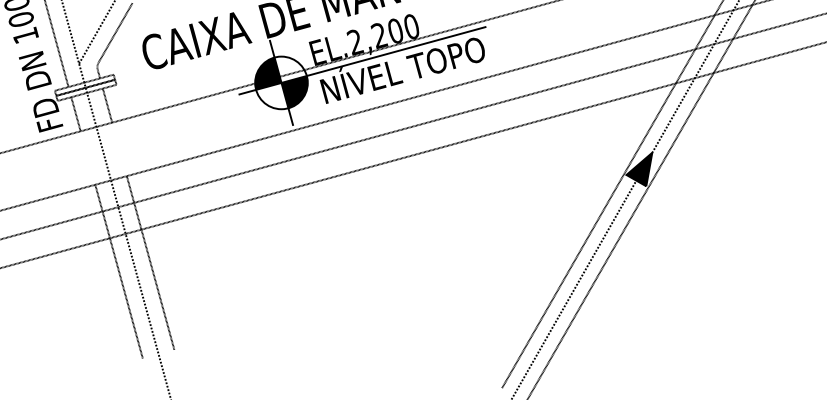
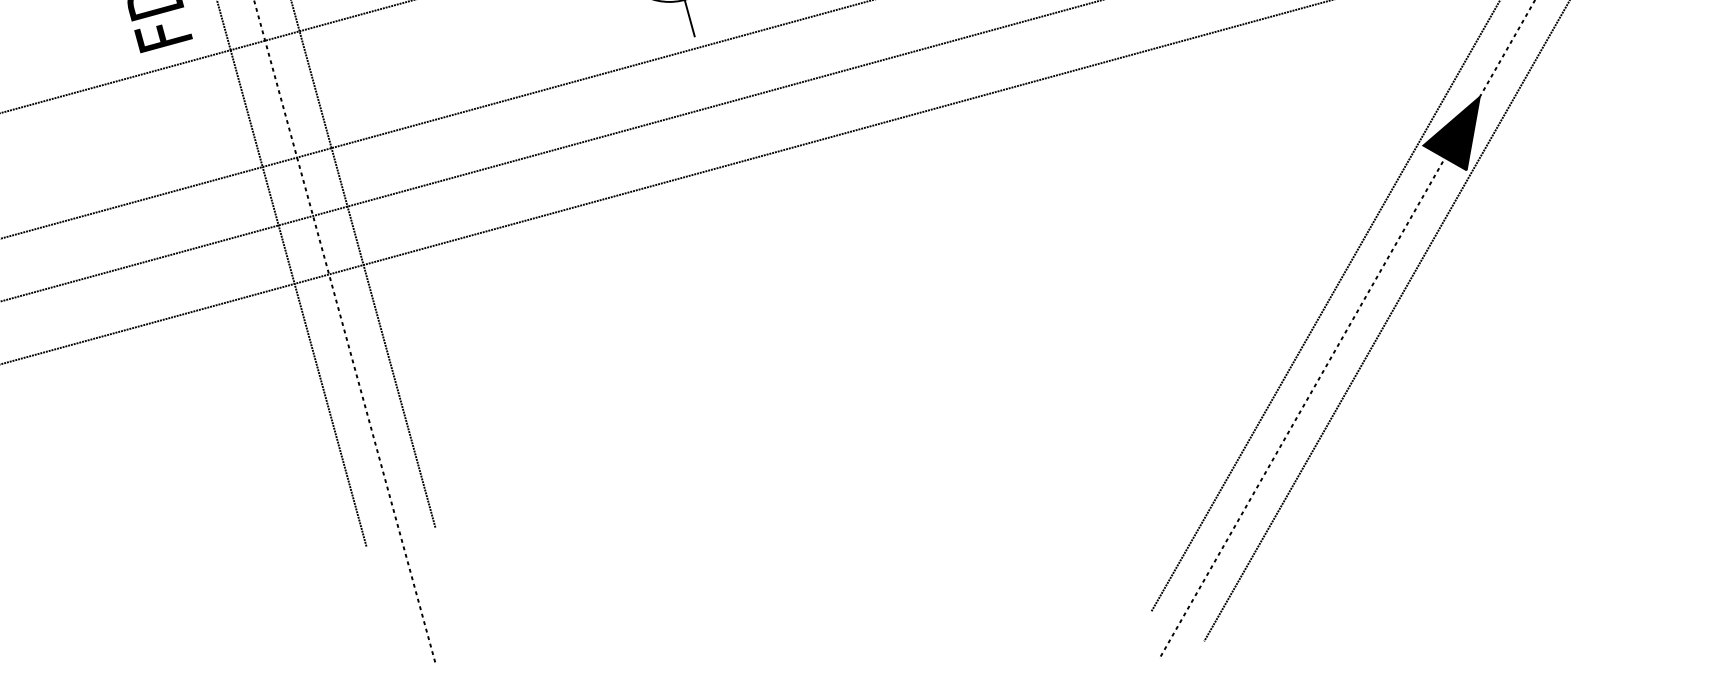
line: (119, 149) -> (315, 89), added
line: (87, 157) -> (245, 107), added

